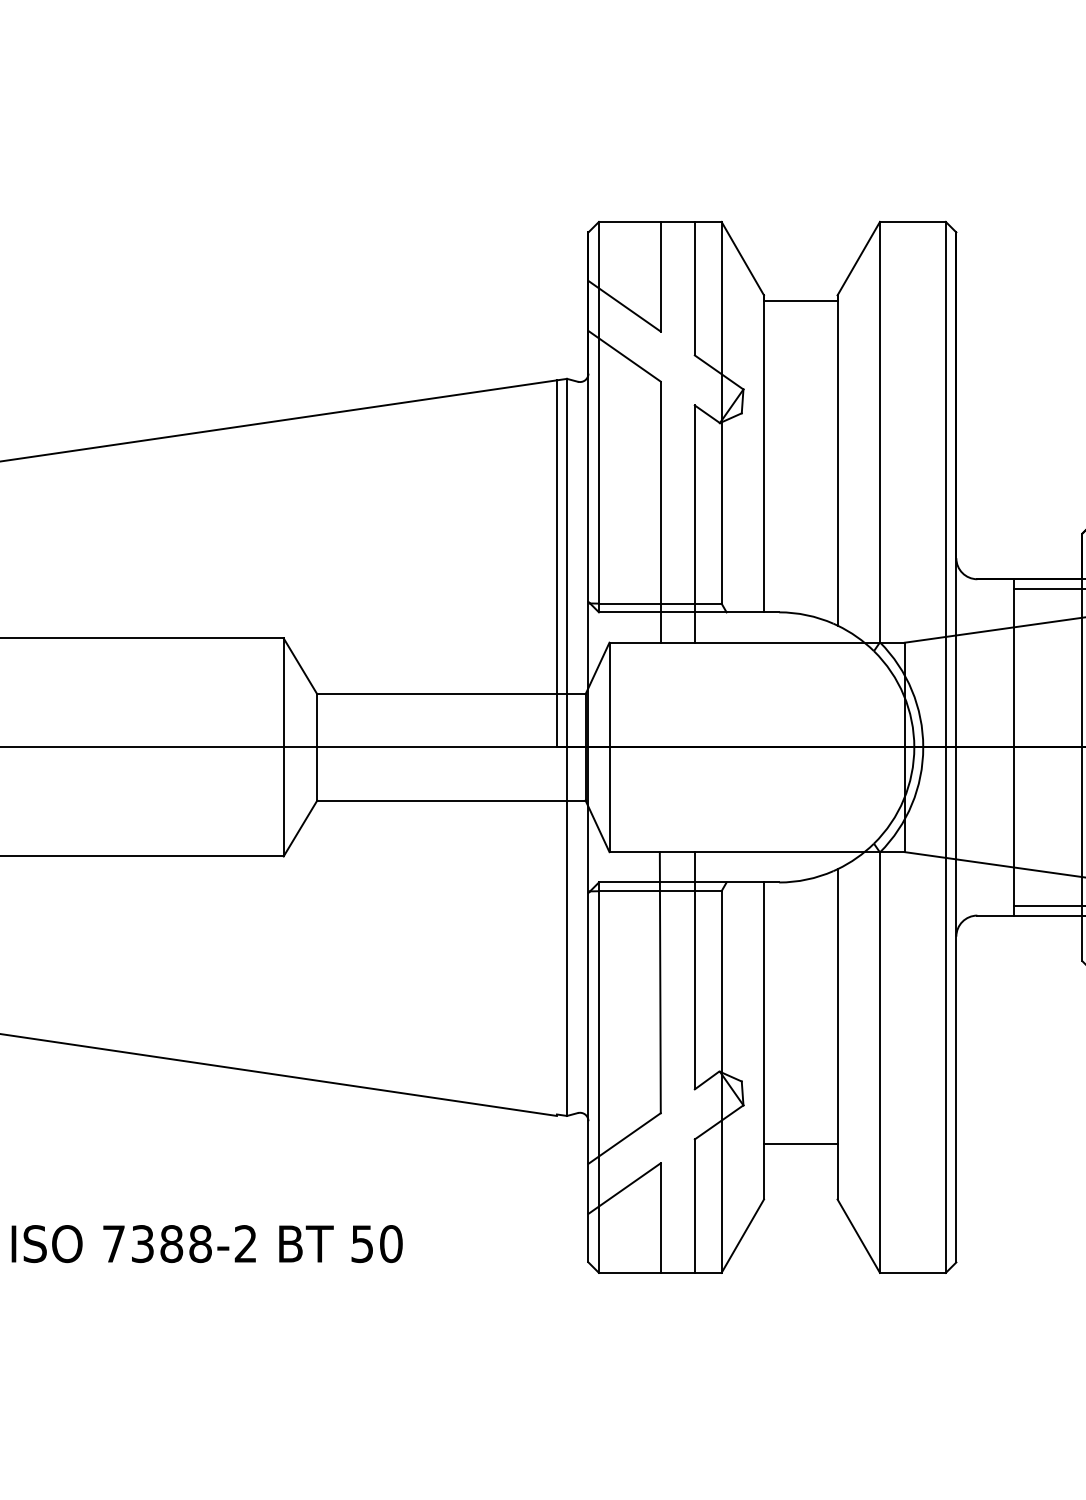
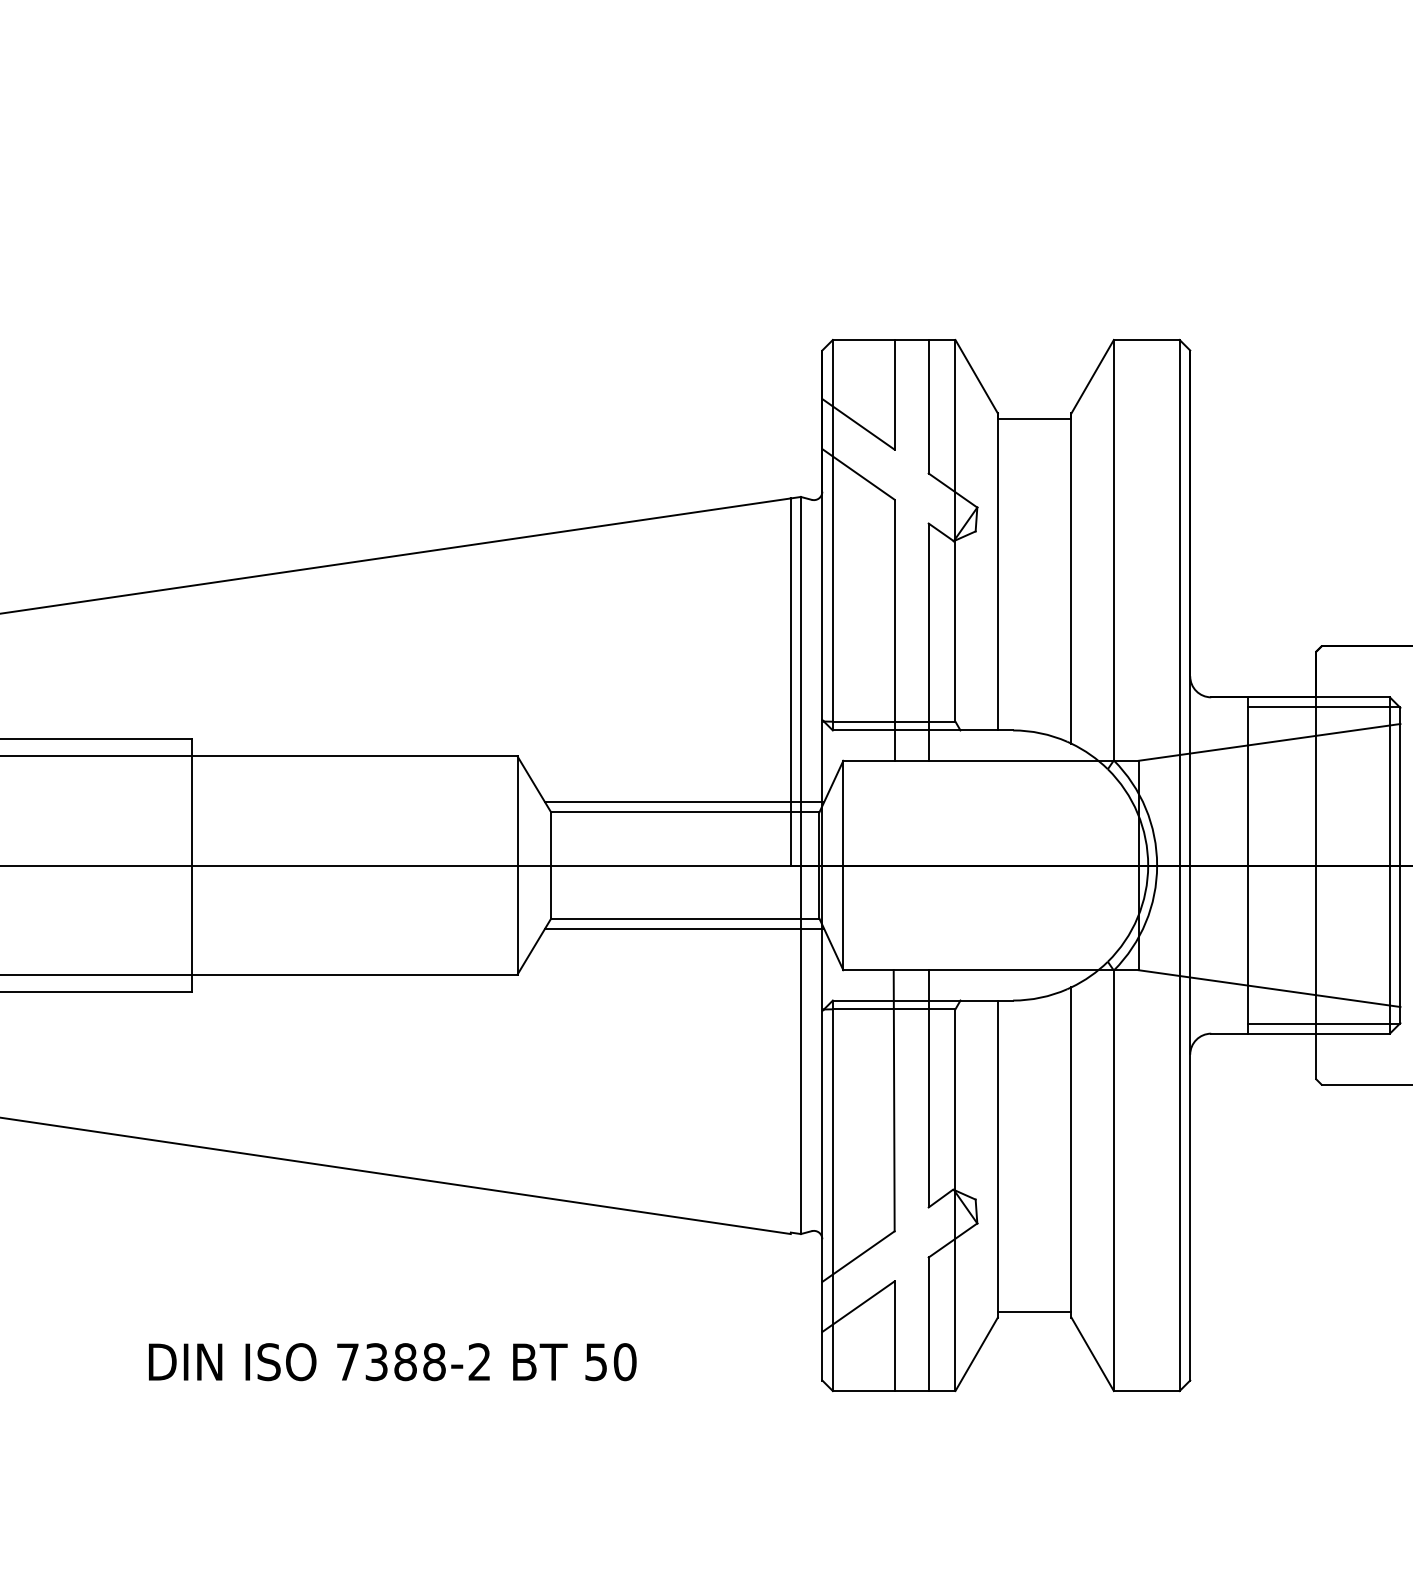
line: (450, 684) -> (684, 802), added
line: (450, 810) -> (684, 928), added
line: (800, 1144) -> (1034, 1312), moved

